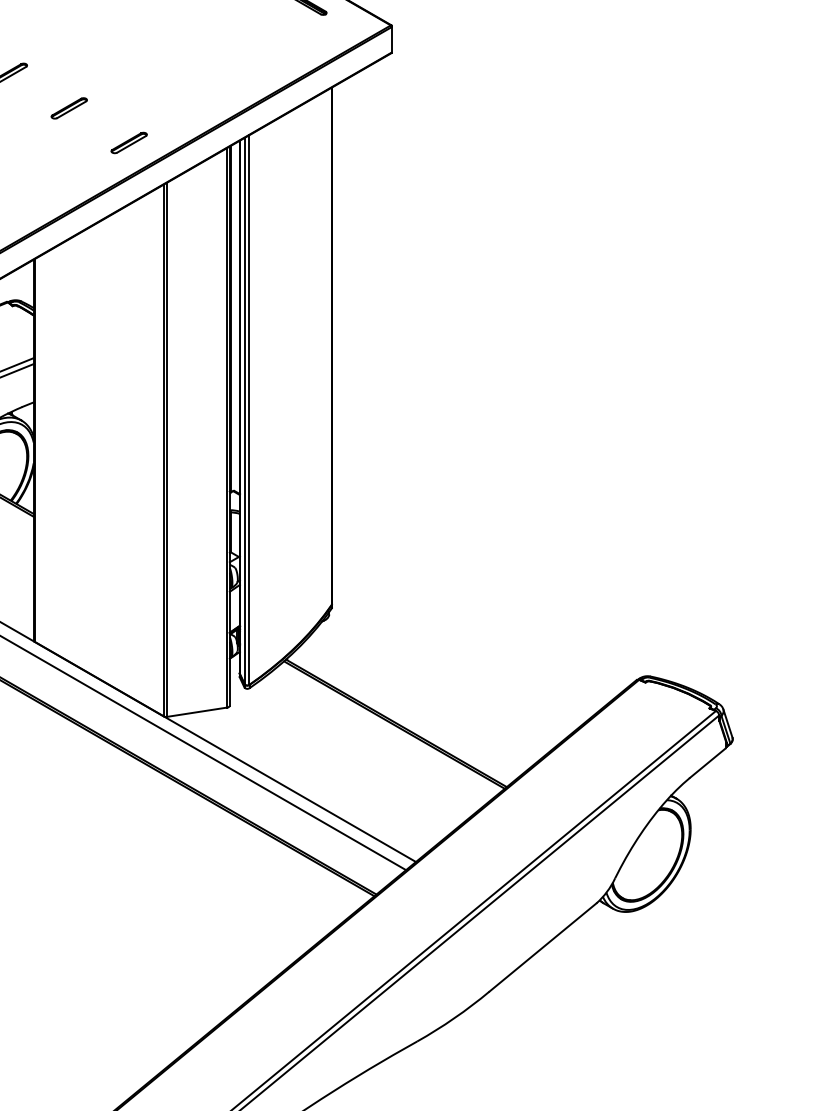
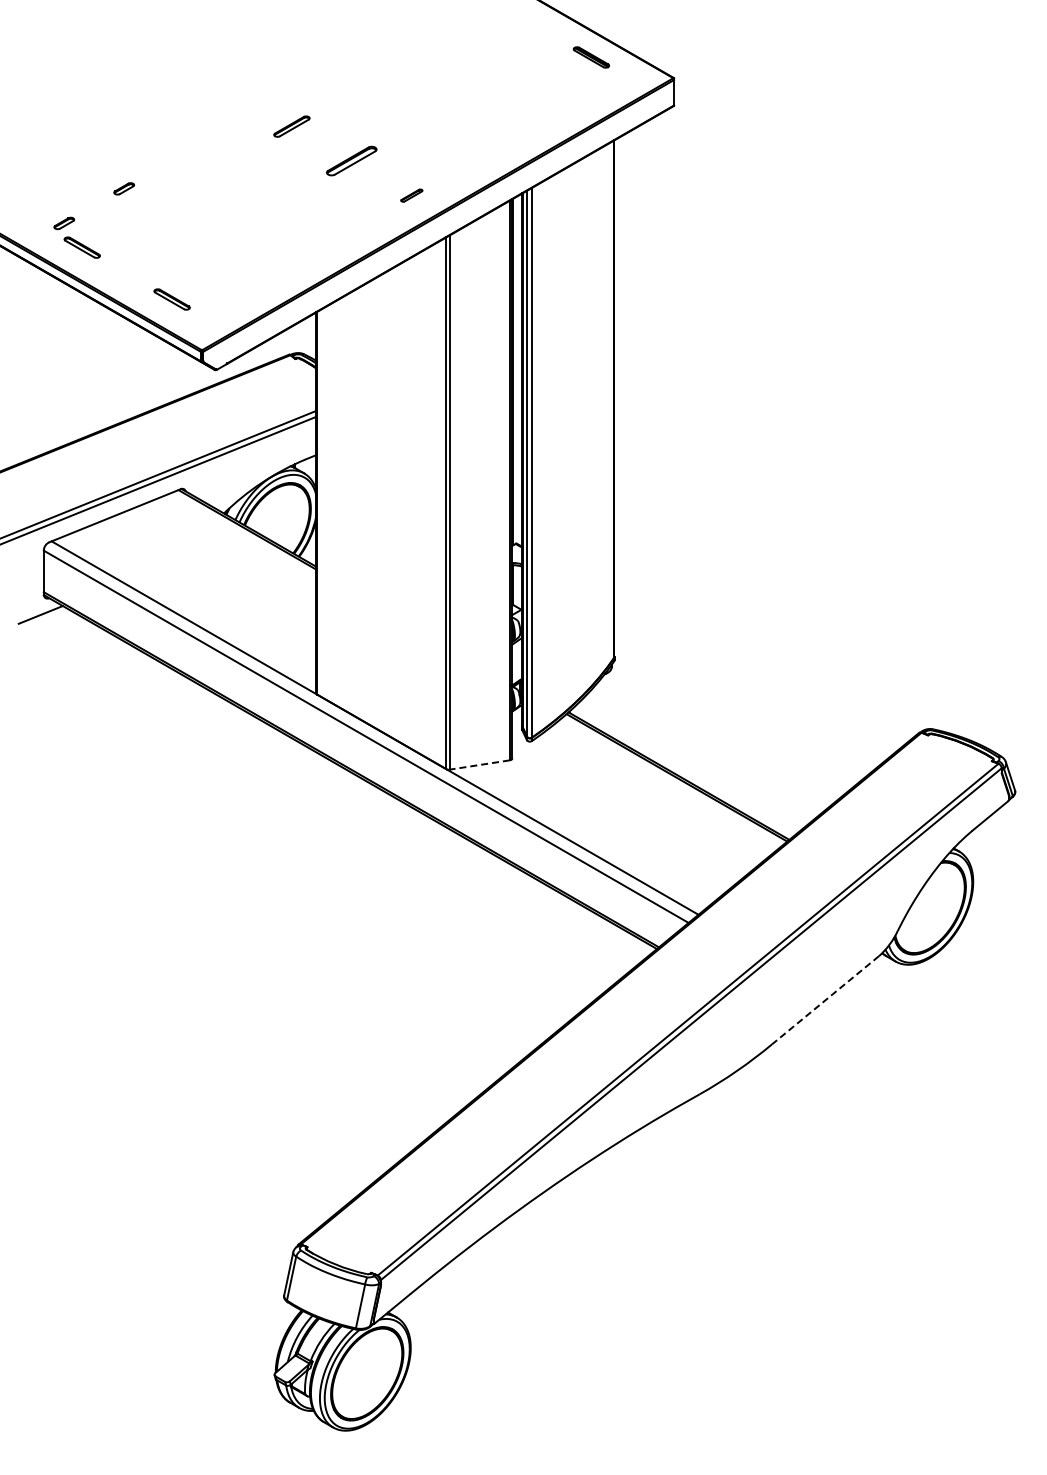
part: (68, 108) -> (351, 161), size x1.4
part: (128, 142) -> (411, 195), size x0.6
line: (196, 712) -> (479, 765), solid -> dashed
line: (542, 947) -> (825, 1000), solid -> dashed

